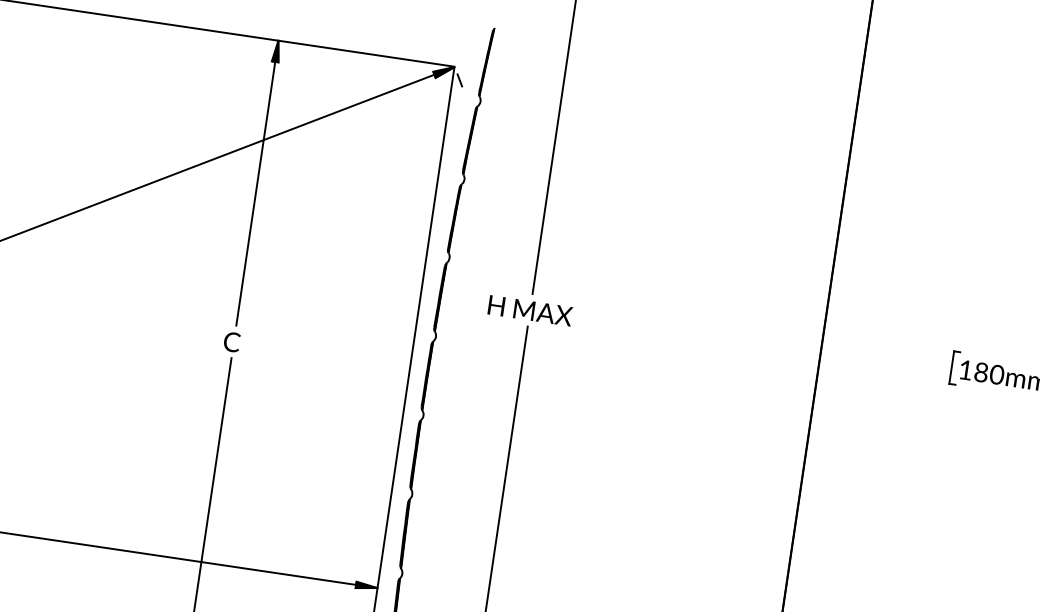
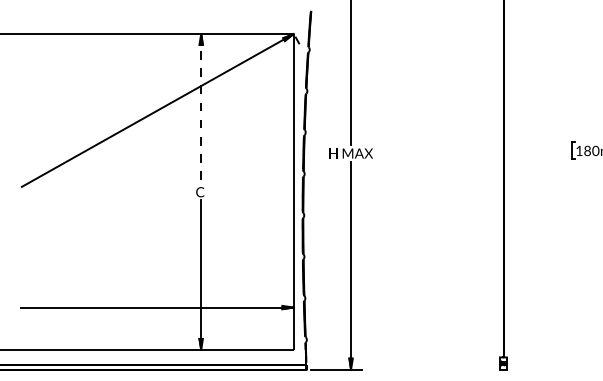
line: (257, 182) -> (201, 108), solid -> dashed

